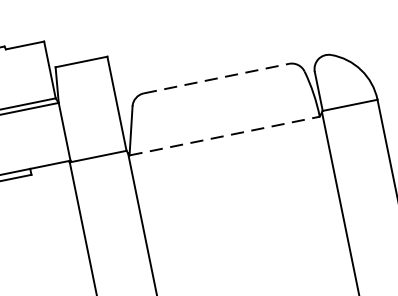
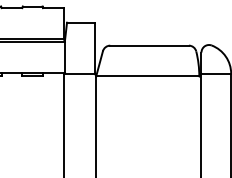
line: (218, 77) -> (150, 45), dashed -> solid
line: (224, 136) -> (147, 76), dashed -> solid

